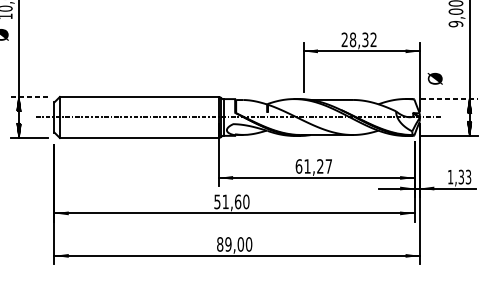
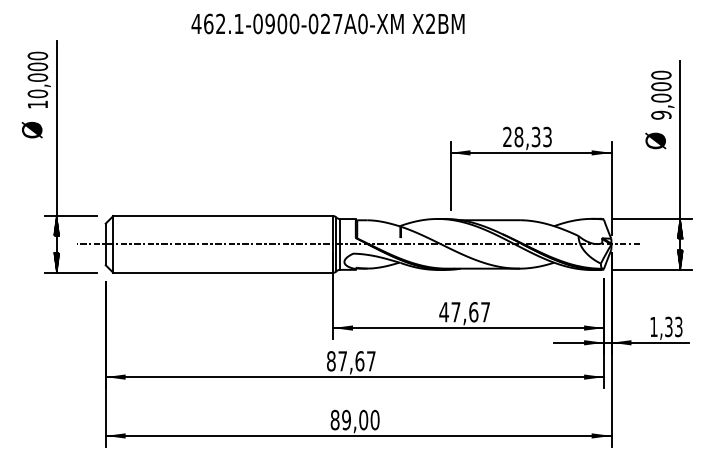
text: (373, 40) -> (547, 137), 28,32 -> 28,33
text: (435, 78) -> (655, 140), moved
line: (29, 97) -> (71, 216), dashed -> solid
line: (449, 98) -> (652, 218), dashed -> solid
text: (309, 166) -> (458, 312), 61,27 -> 47,67
text: (232, 202) -> (351, 361), 51,60 -> 87,67

